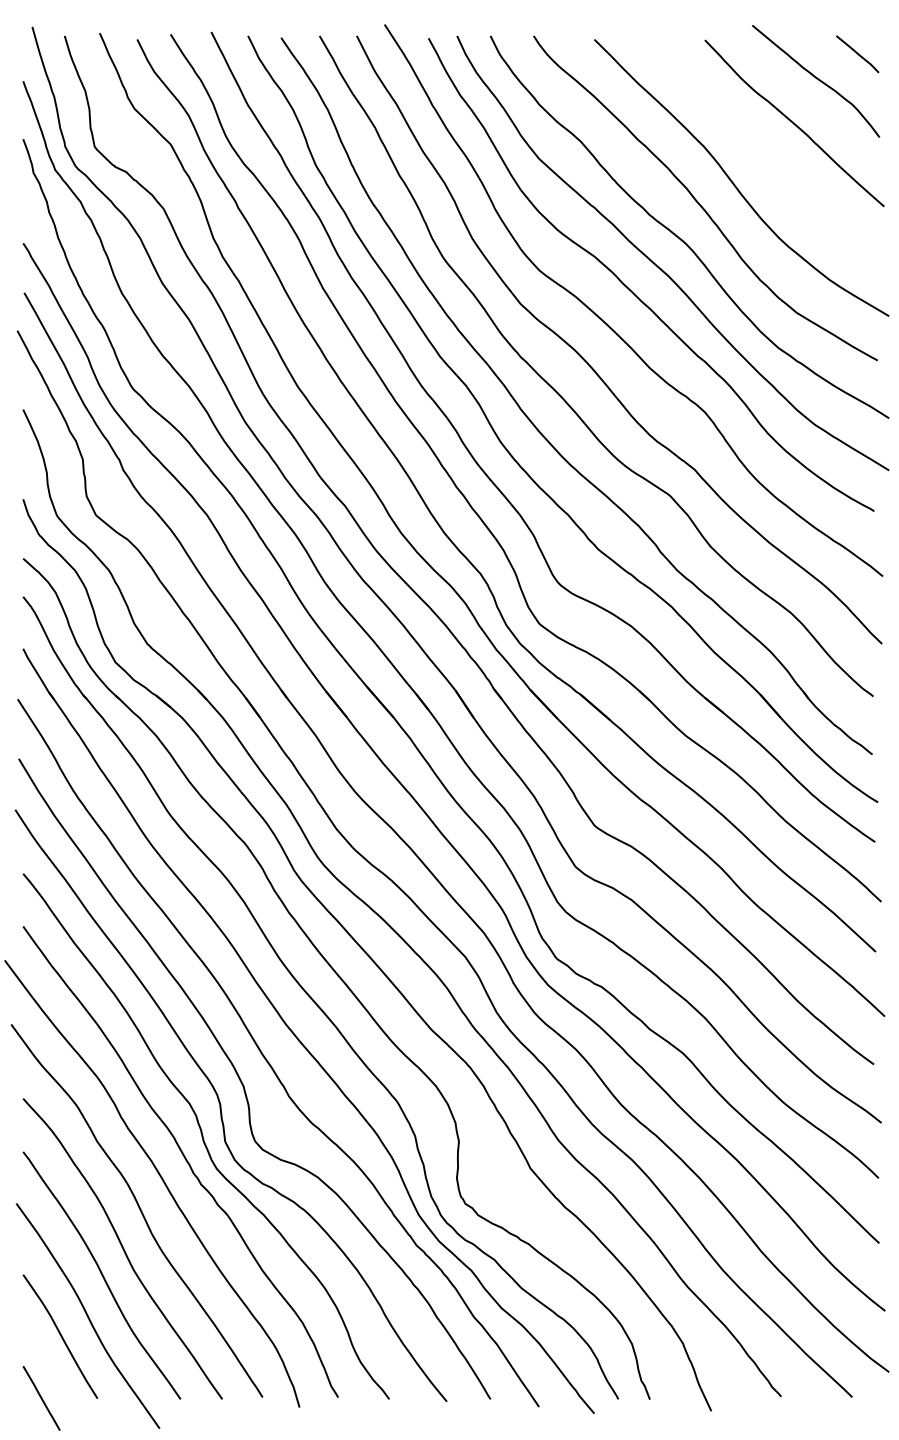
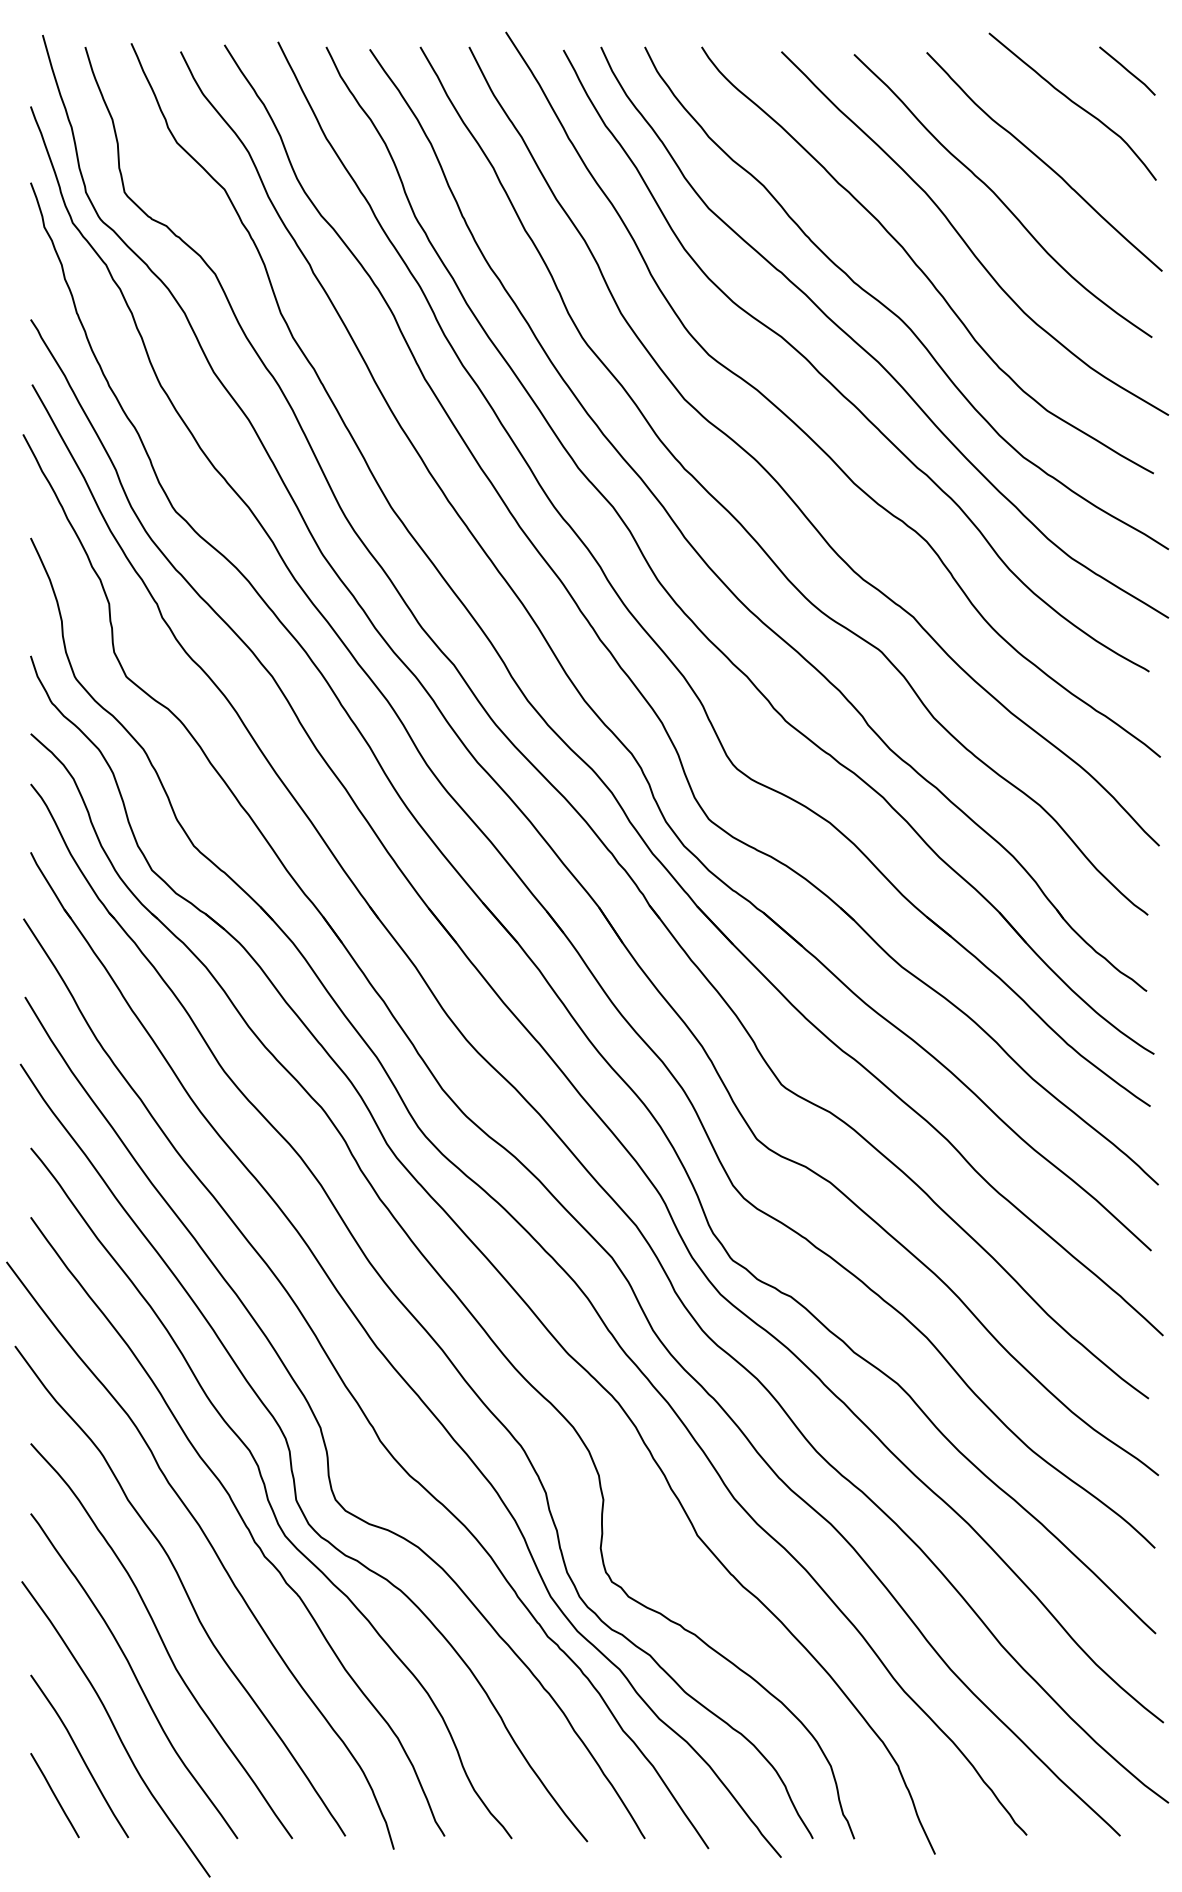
curve: (761, 151) -> (1000, 198), added
line: (41, 1398) -> (54, 1795), moved

